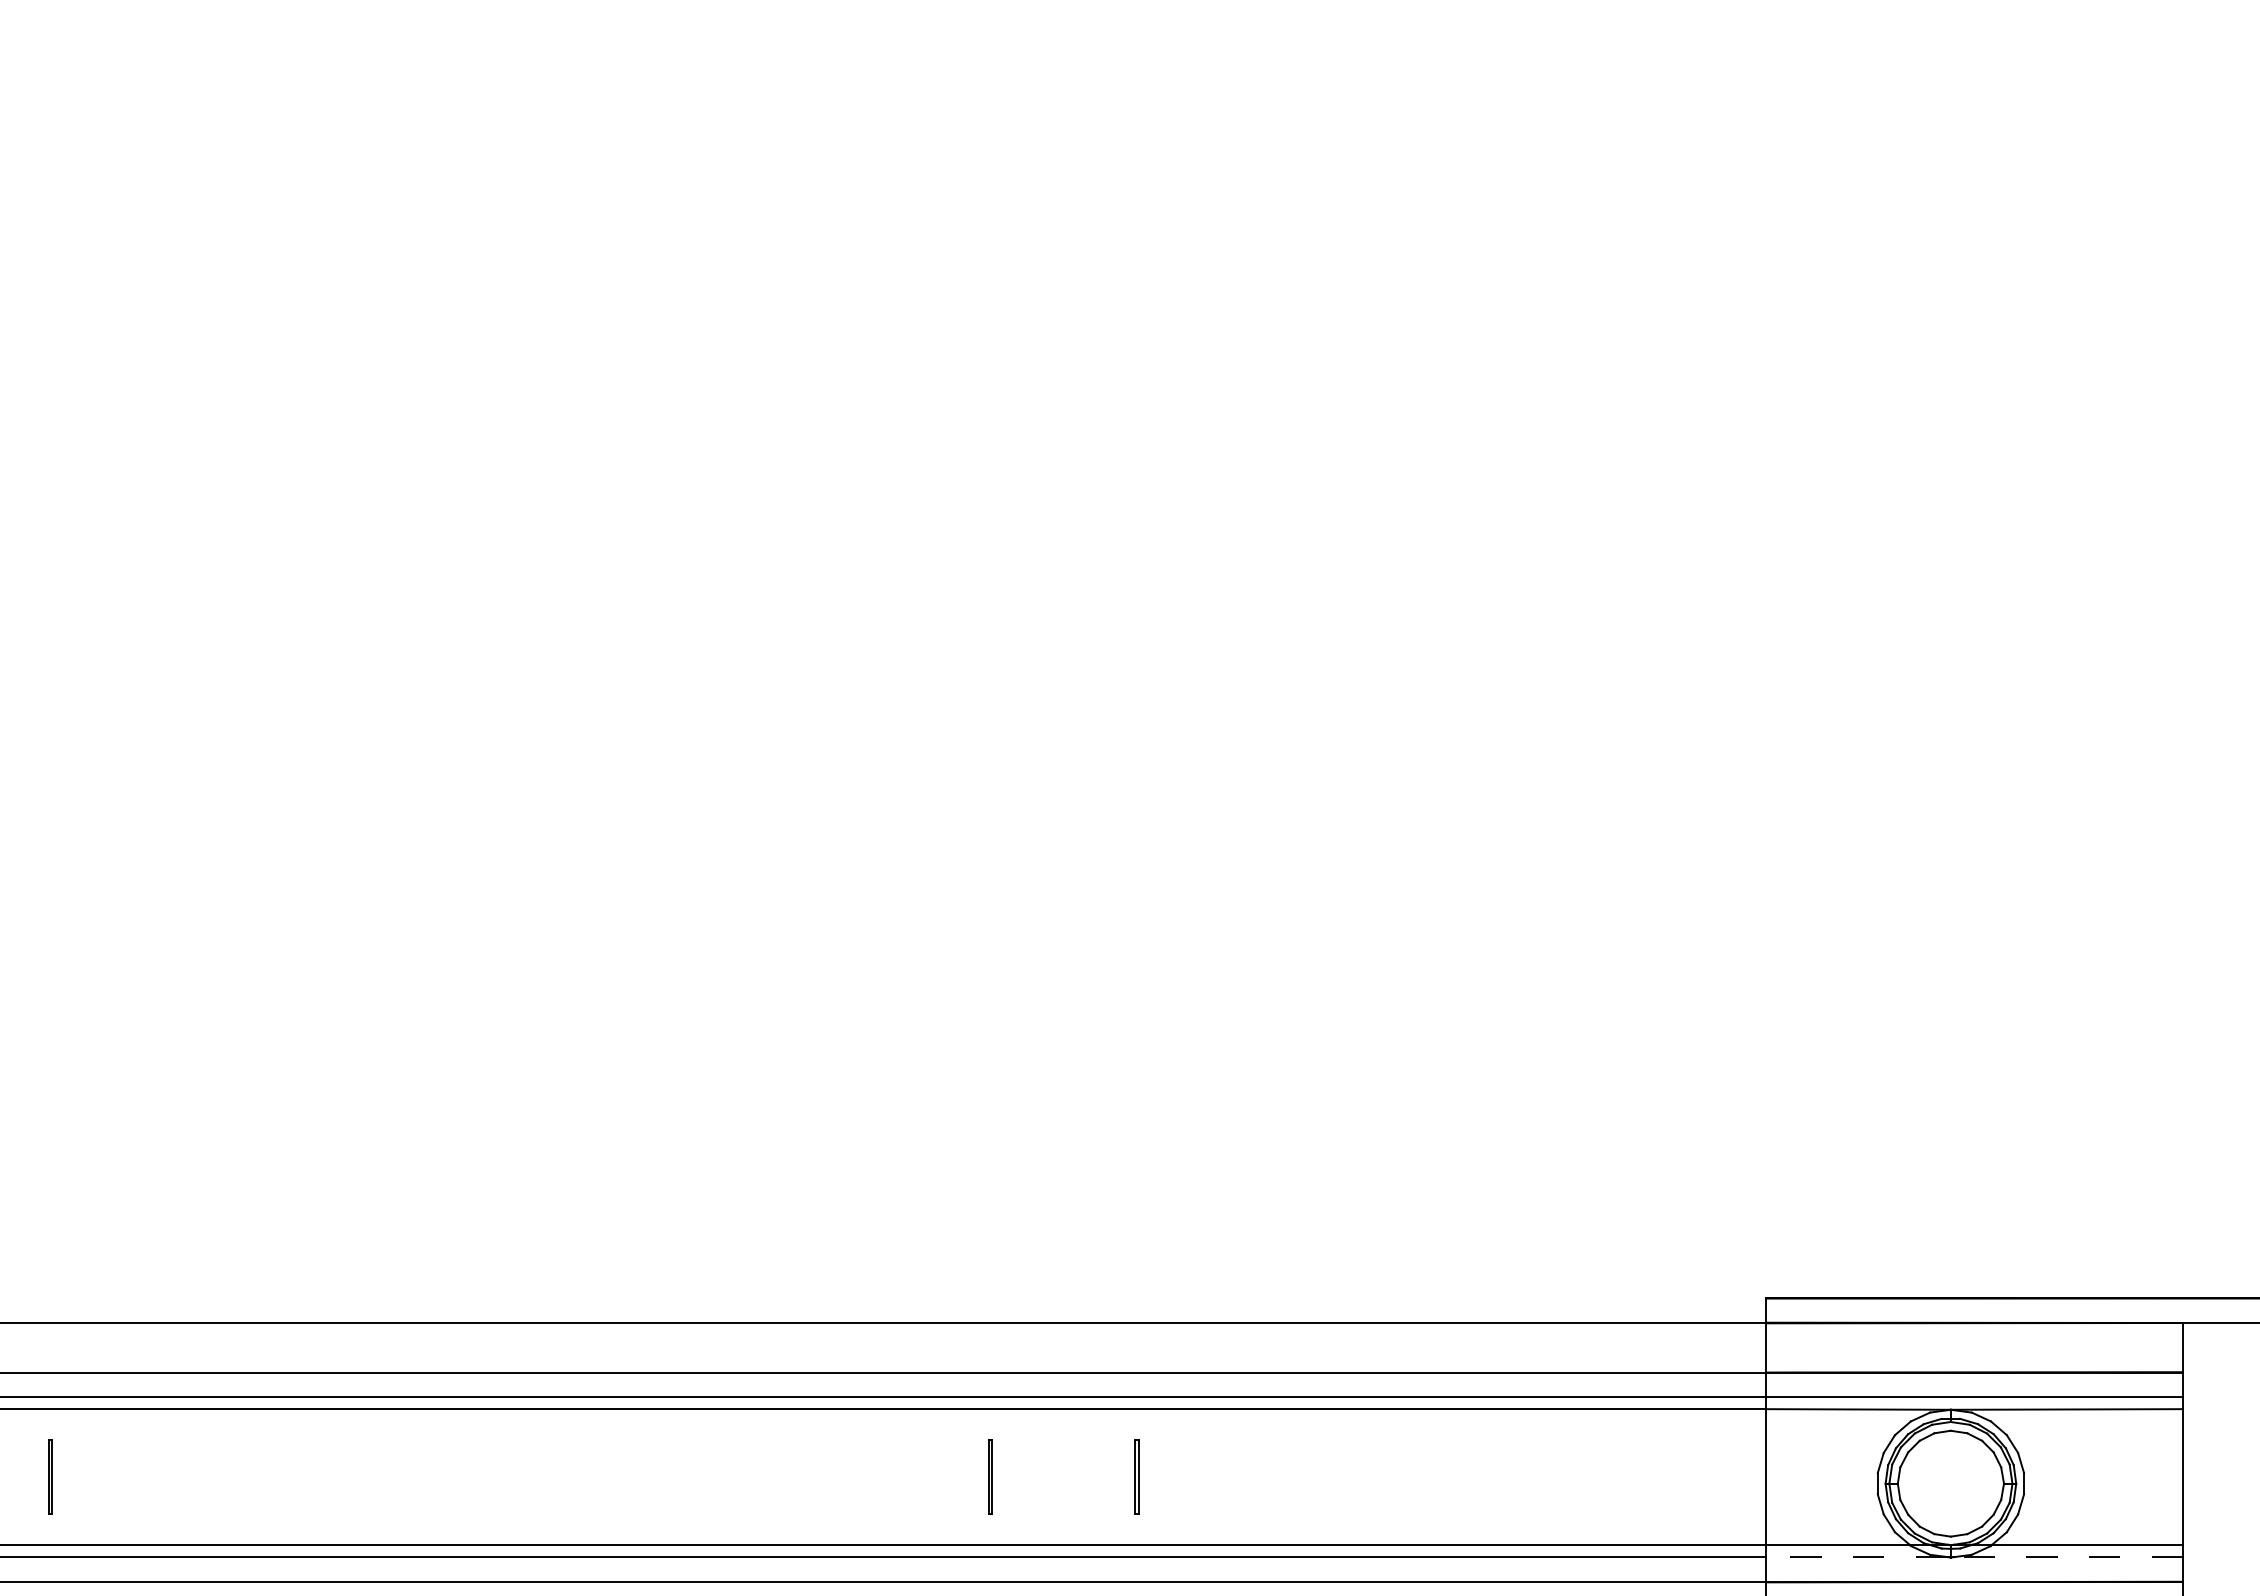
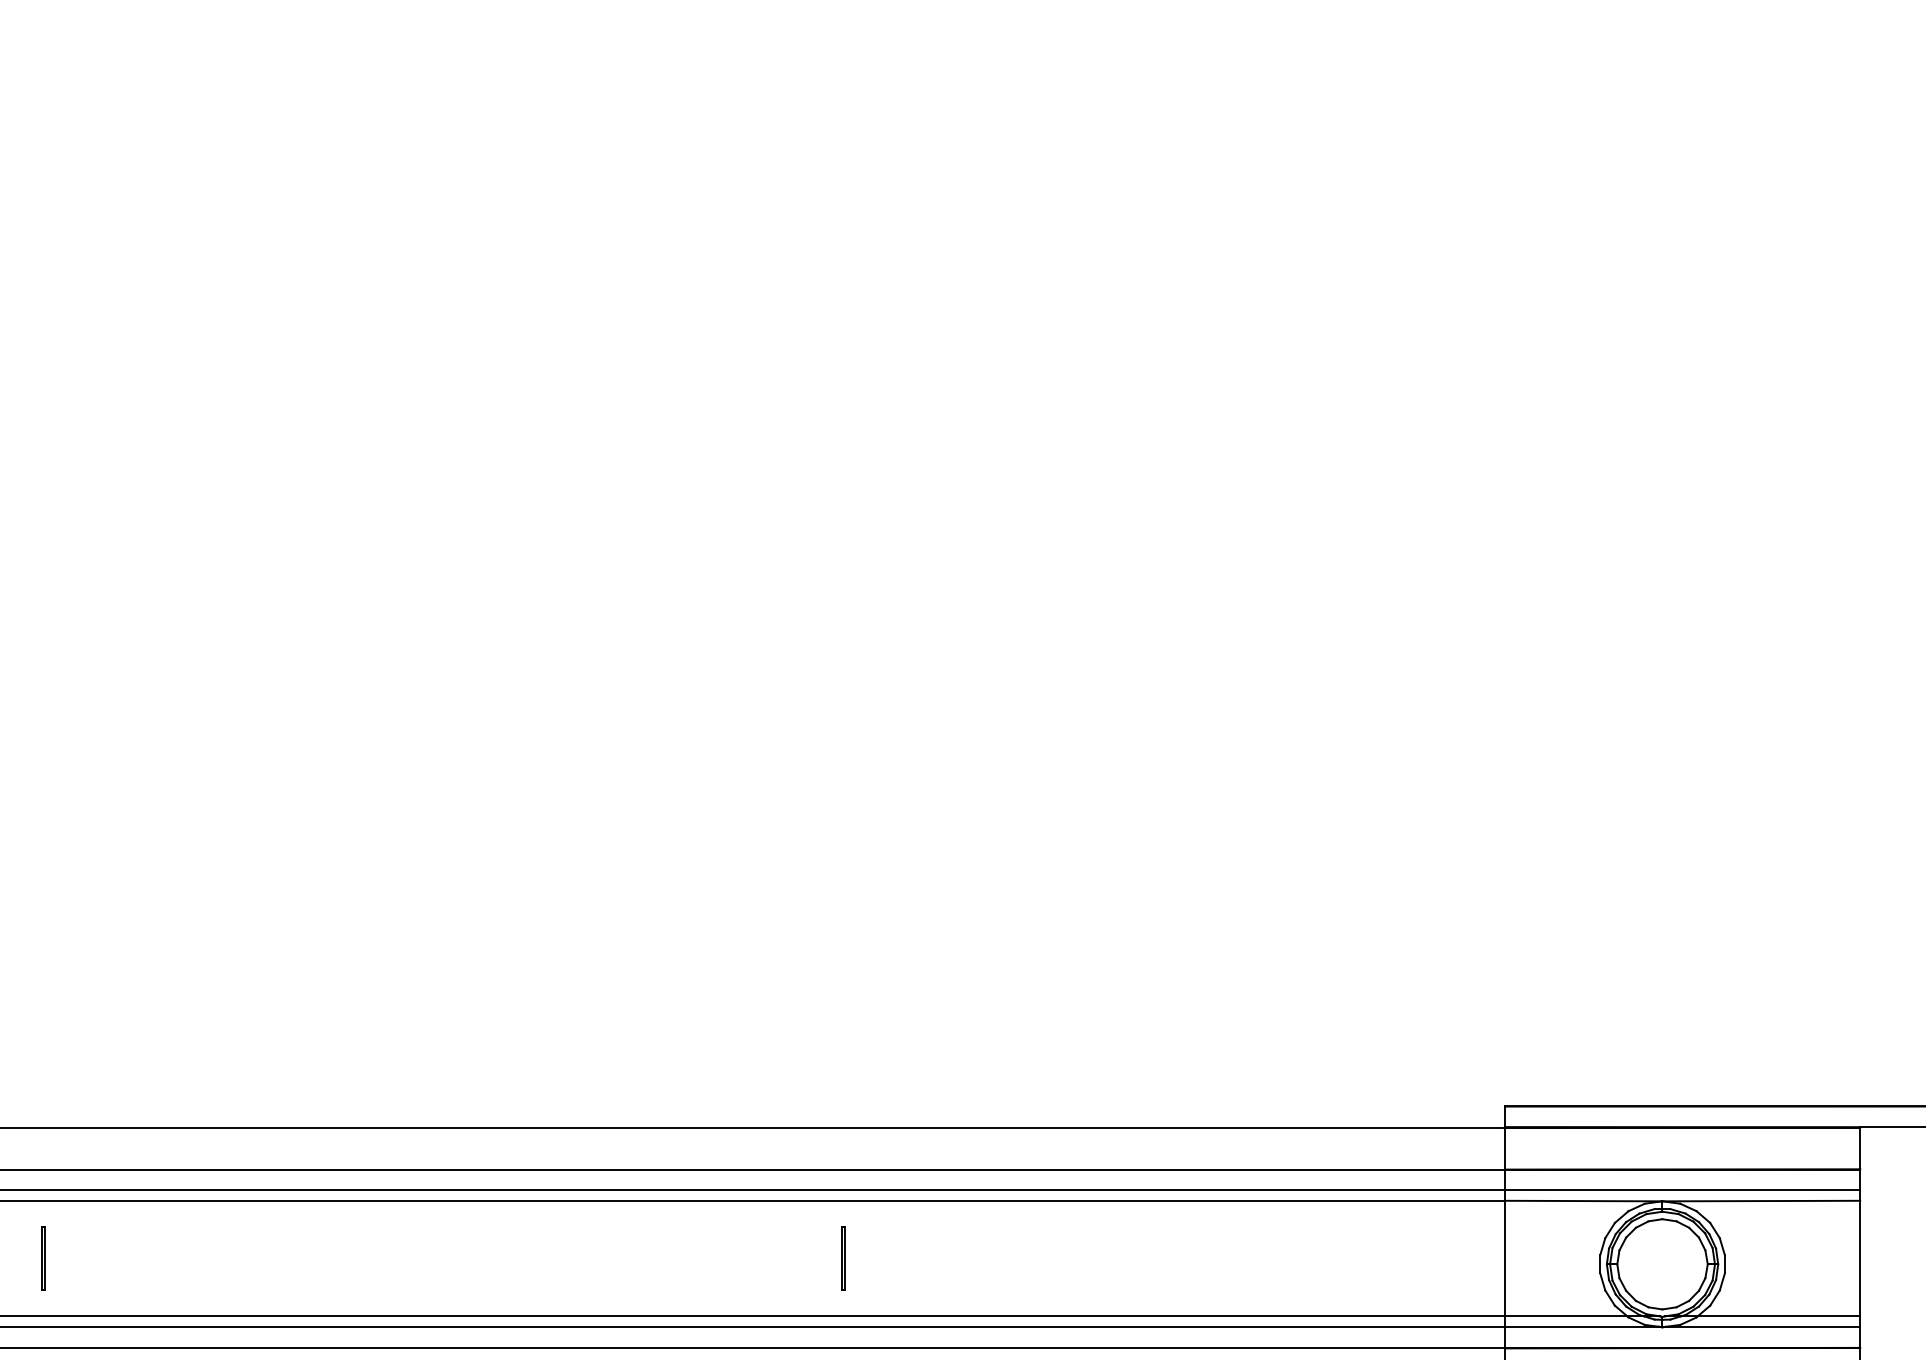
line: (1135, 1476) -> (967, 1258), removed
line: (1855, 1556) -> (1581, 1326), dashed -> solid
line: (2068, 1556) -> (1762, 1326), dashed -> solid

